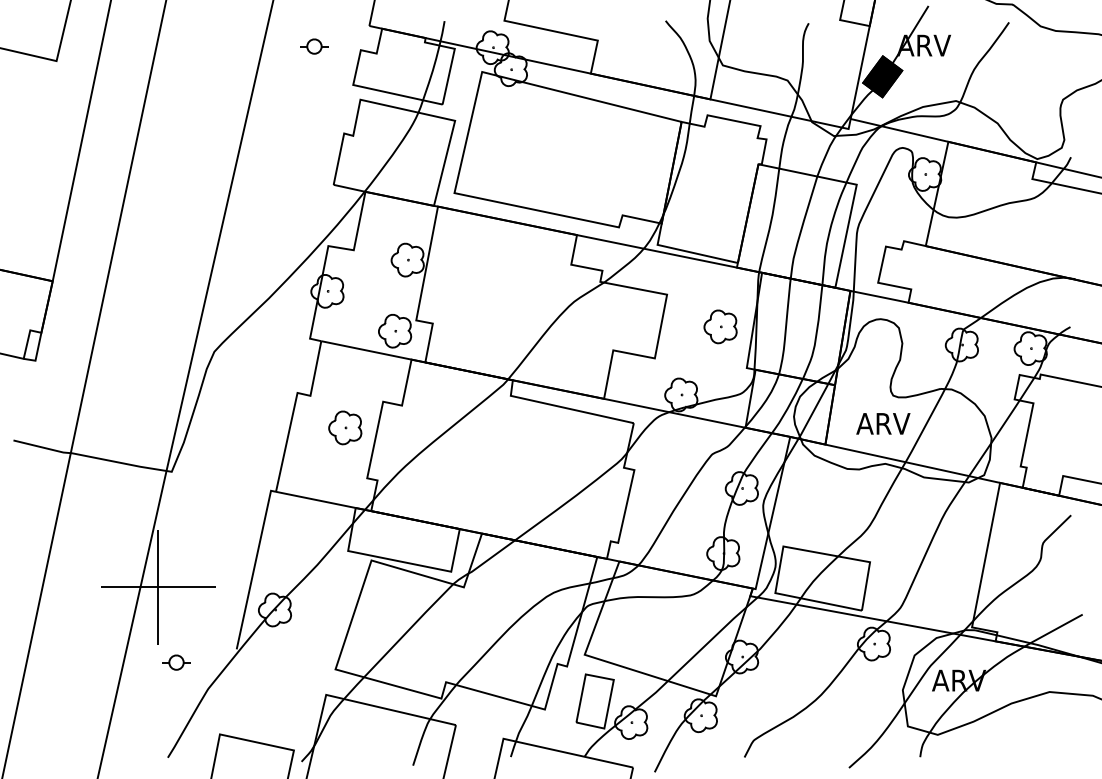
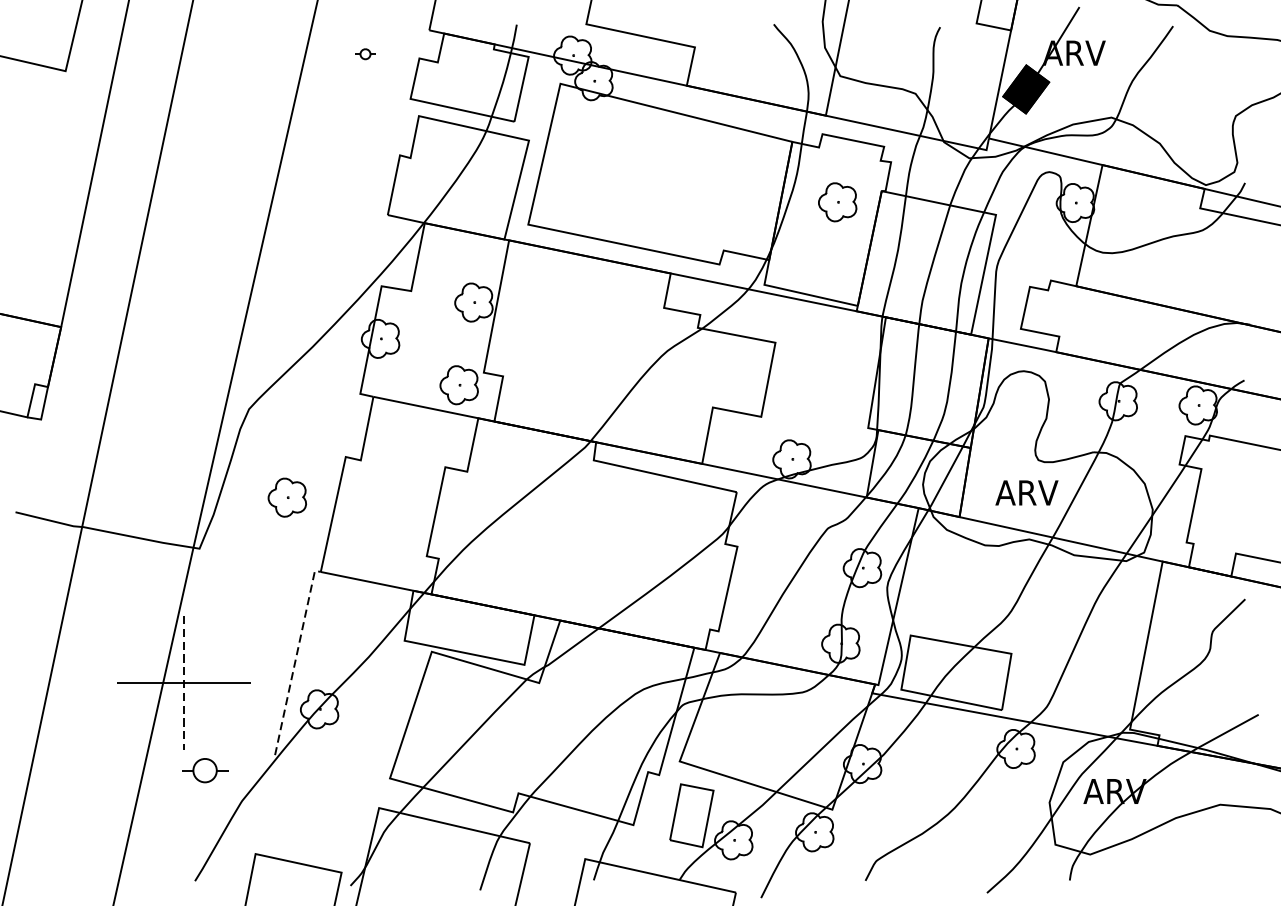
part: (314, 46) -> (365, 54), size x0.6
part: (720, 326) -> (837, 201), moved
part: (345, 427) -> (287, 497), moved
line: (254, 566) -> (295, 658), solid -> dashed
line: (158, 587) -> (184, 683), solid -> dashed
part: (176, 662) -> (205, 770), size x1.4

